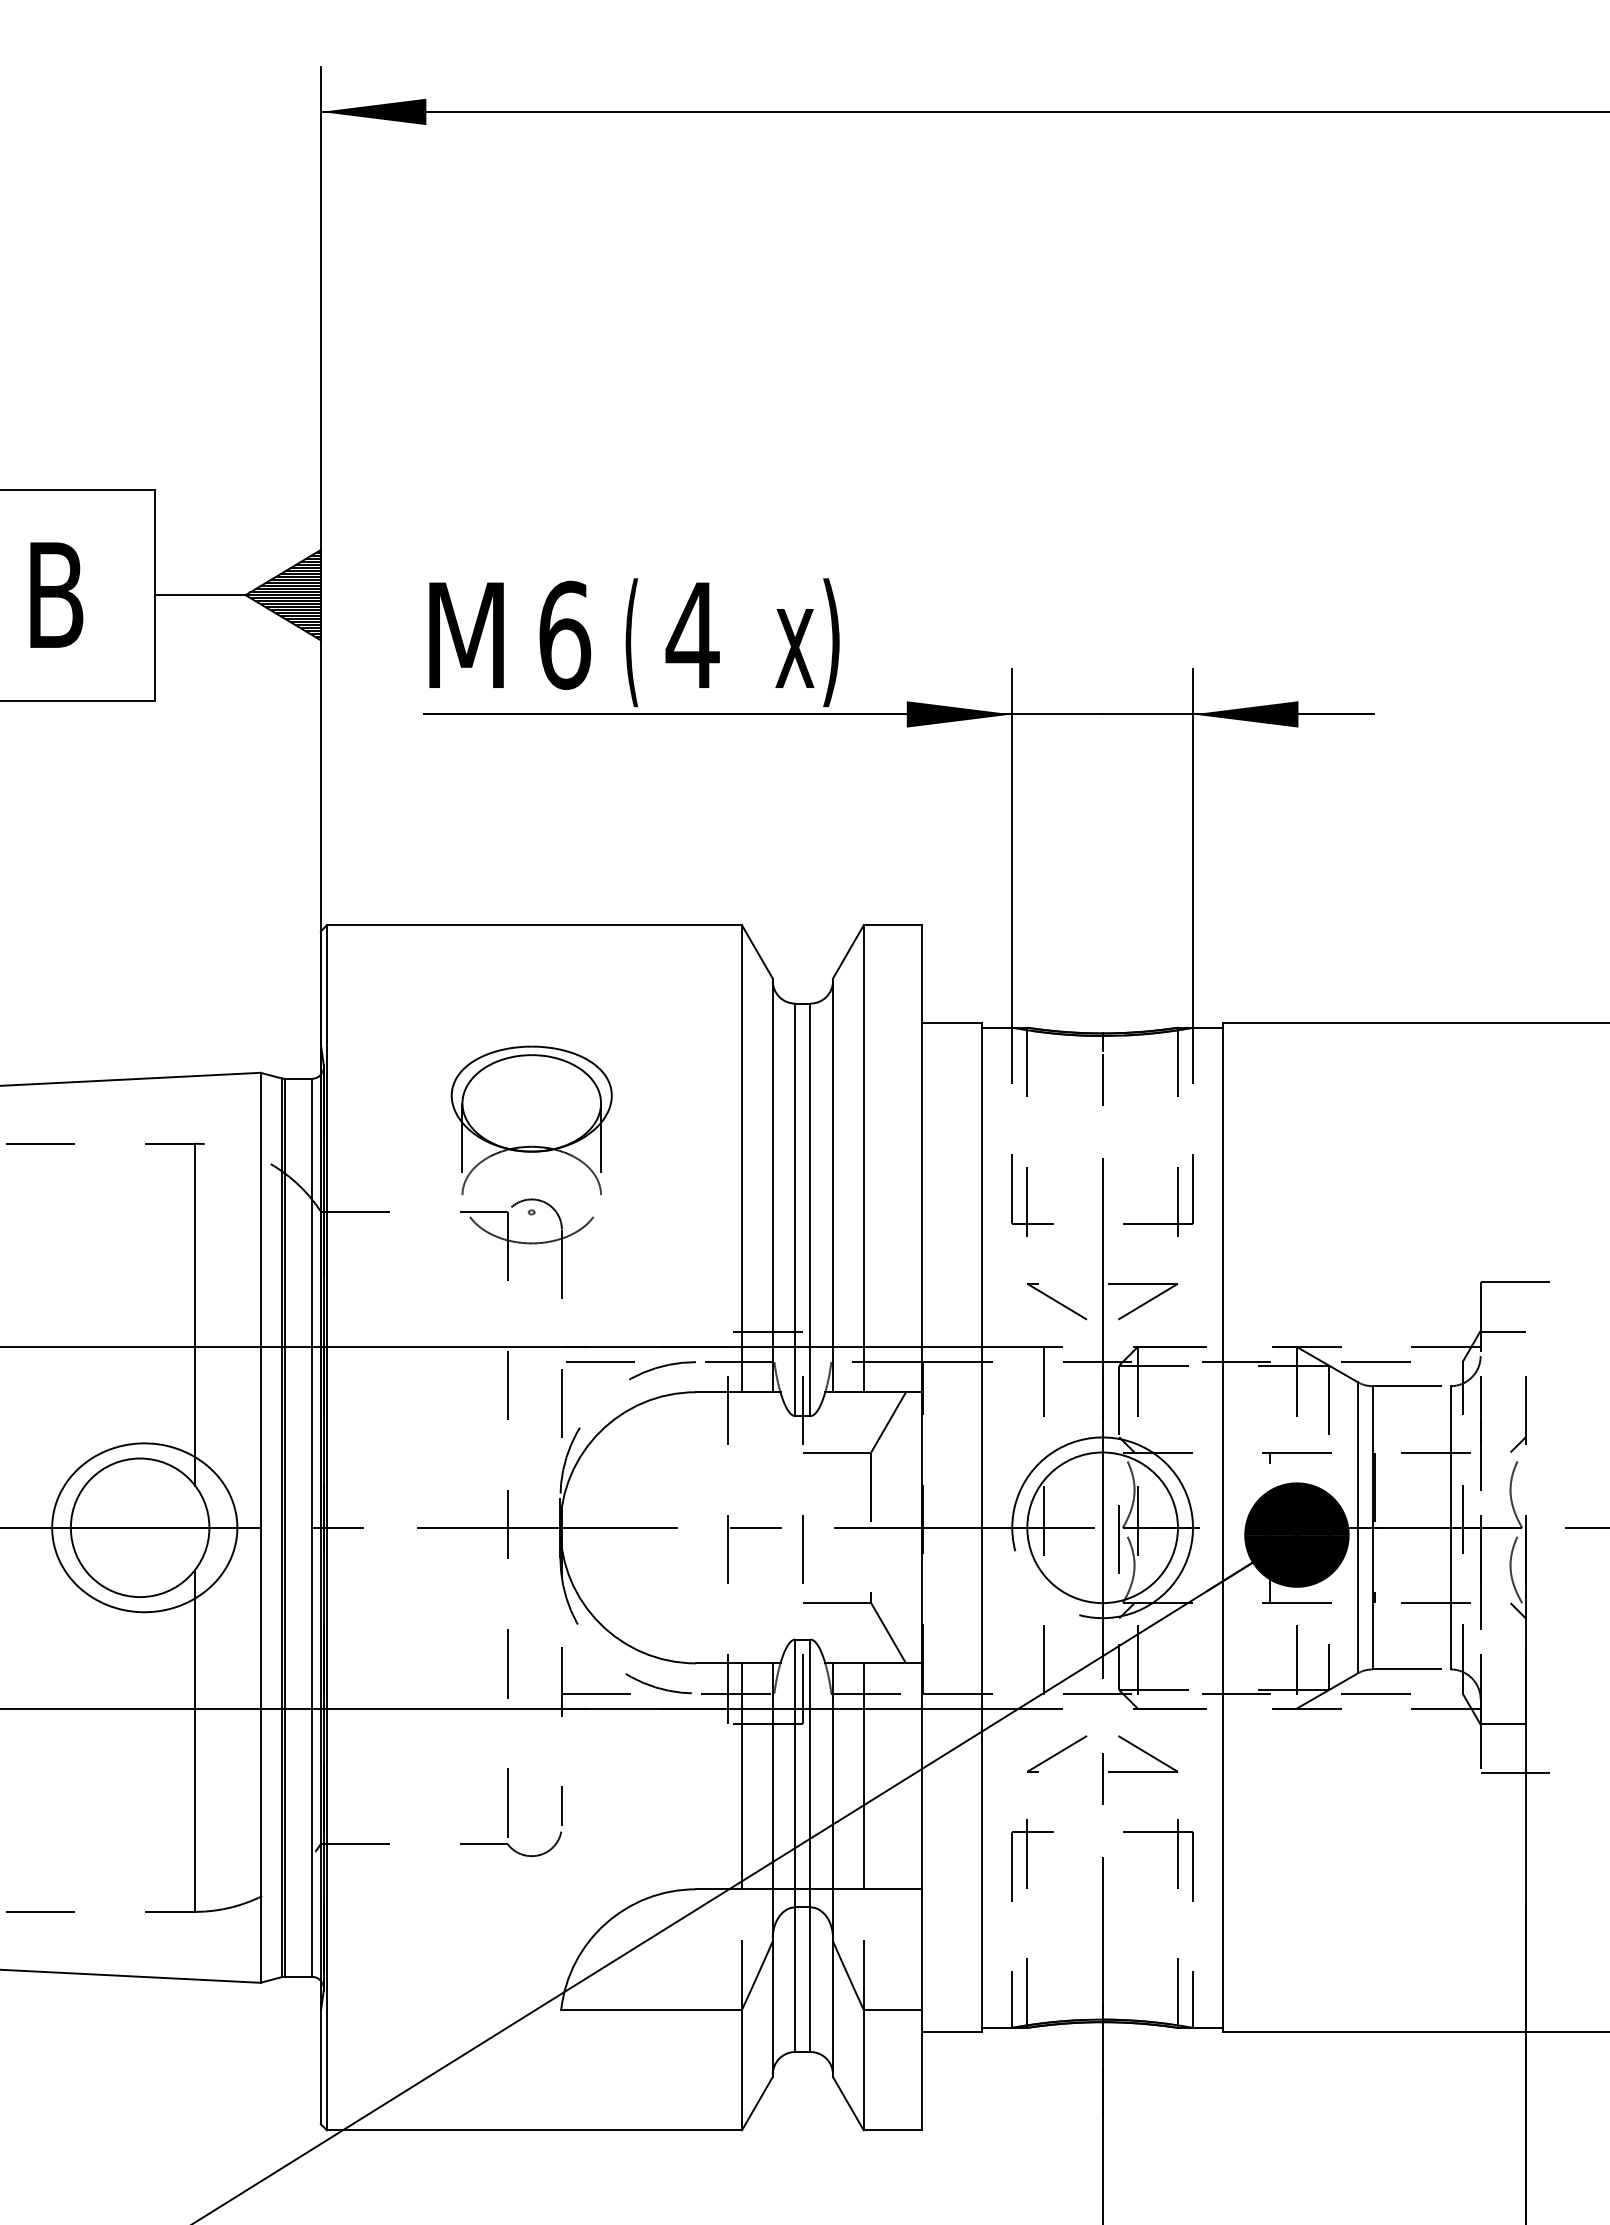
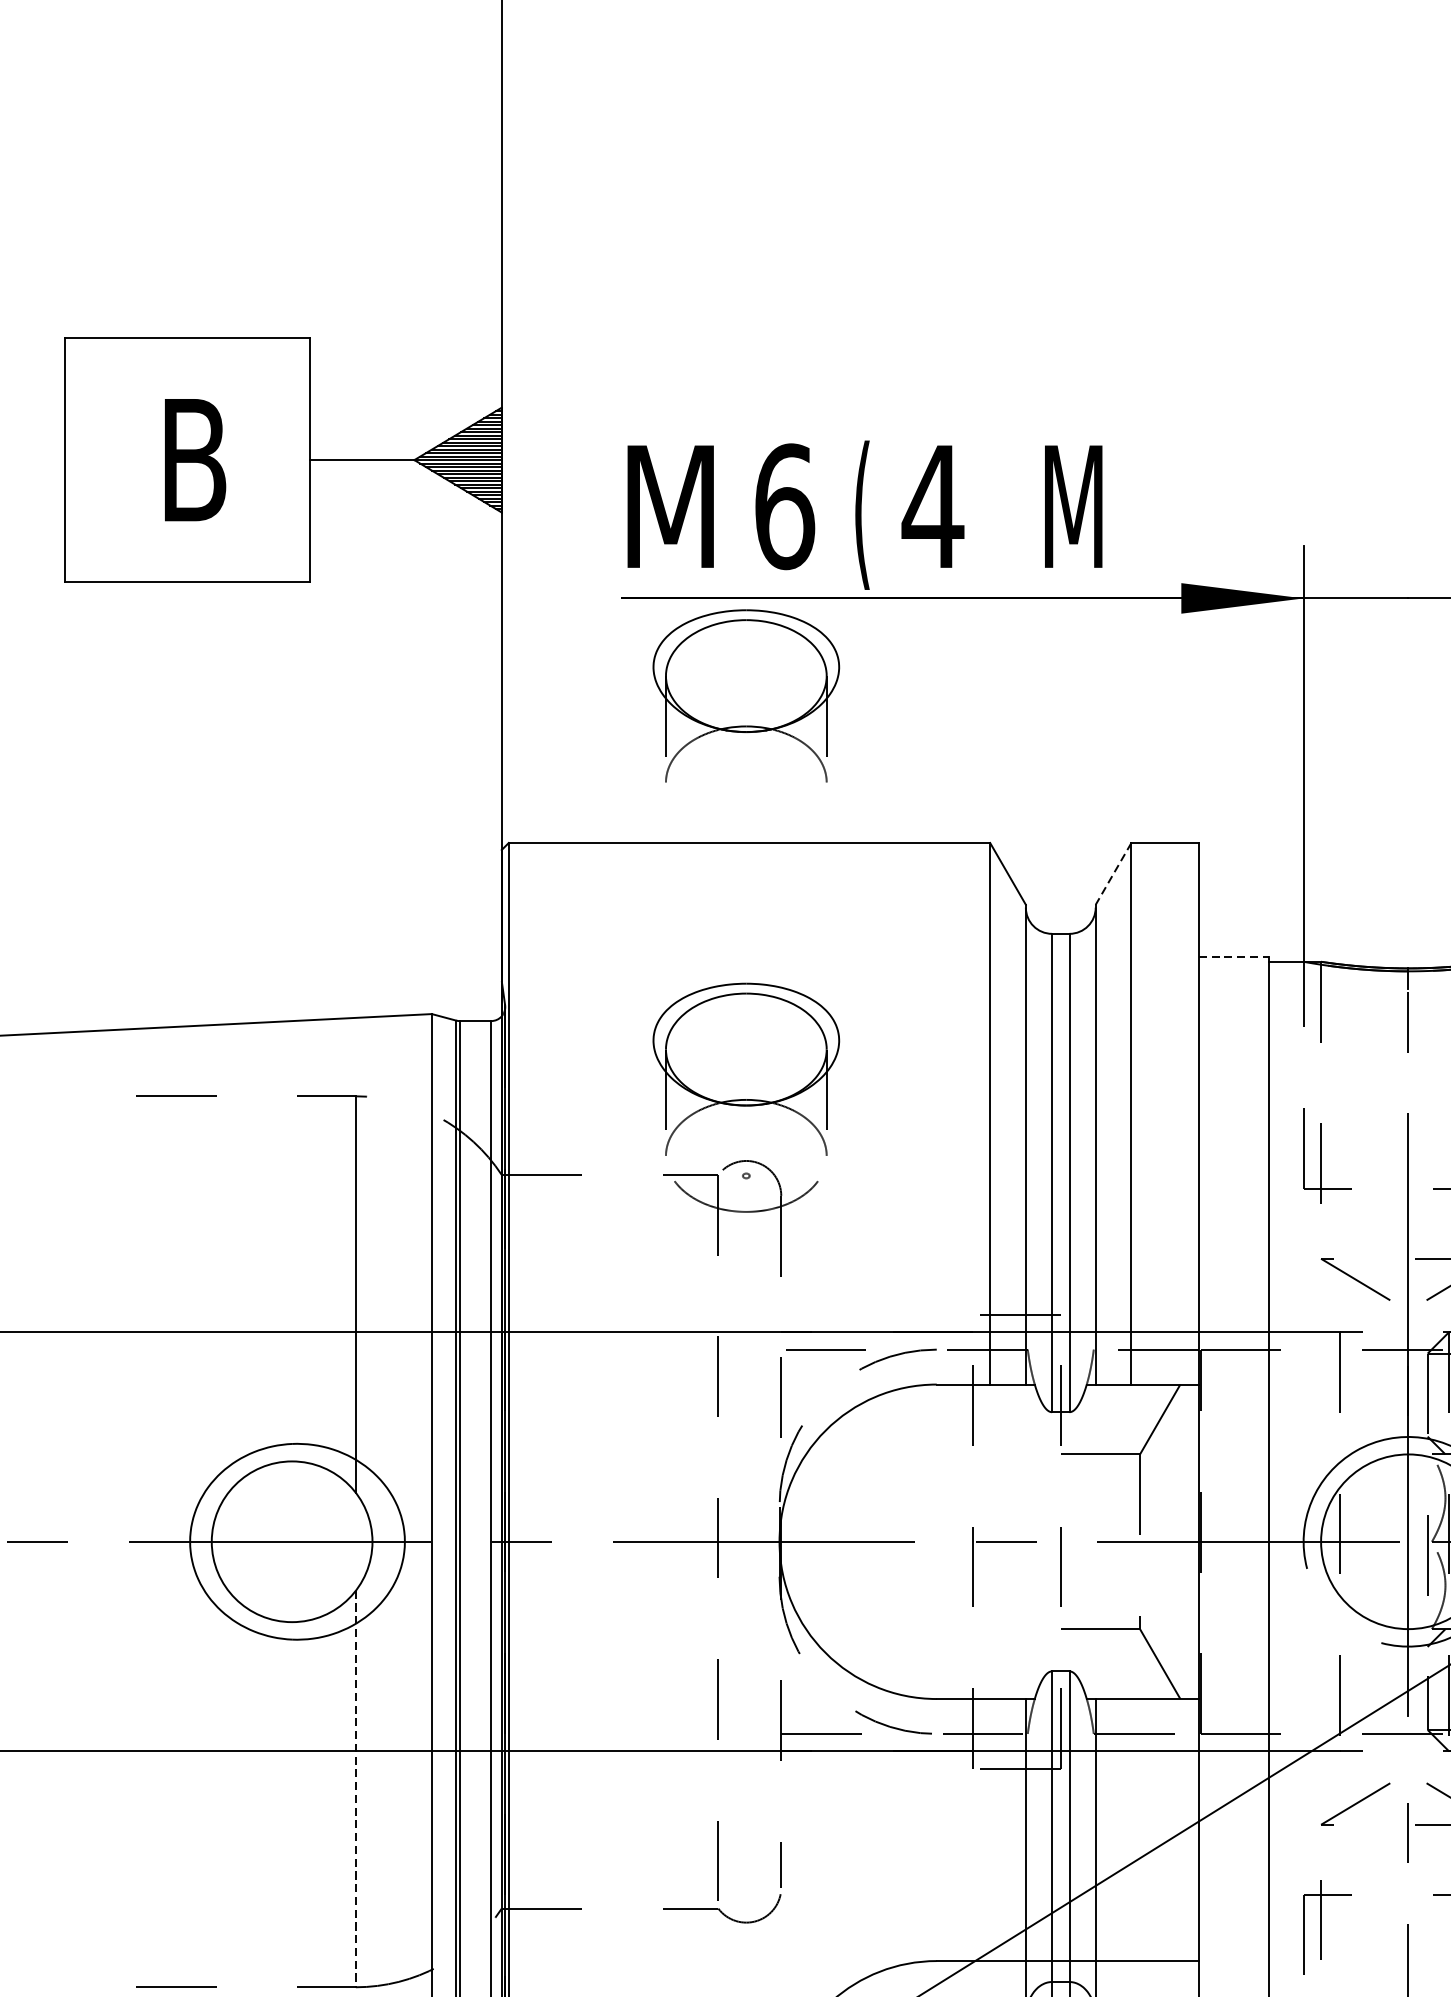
text: (807, 642) -> (1066, 515), x) -> M
part: (531, 797) -> (746, 694), added
line: (848, 951) -> (1113, 873), solid -> dashed
line: (952, 1023) -> (1234, 956), solid -> dashed
line: (195, 1740) -> (356, 1788), solid -> dashed
line: (742, 1776) -> (990, 1830), removed
line: (863, 1776) -> (1131, 1830), removed

